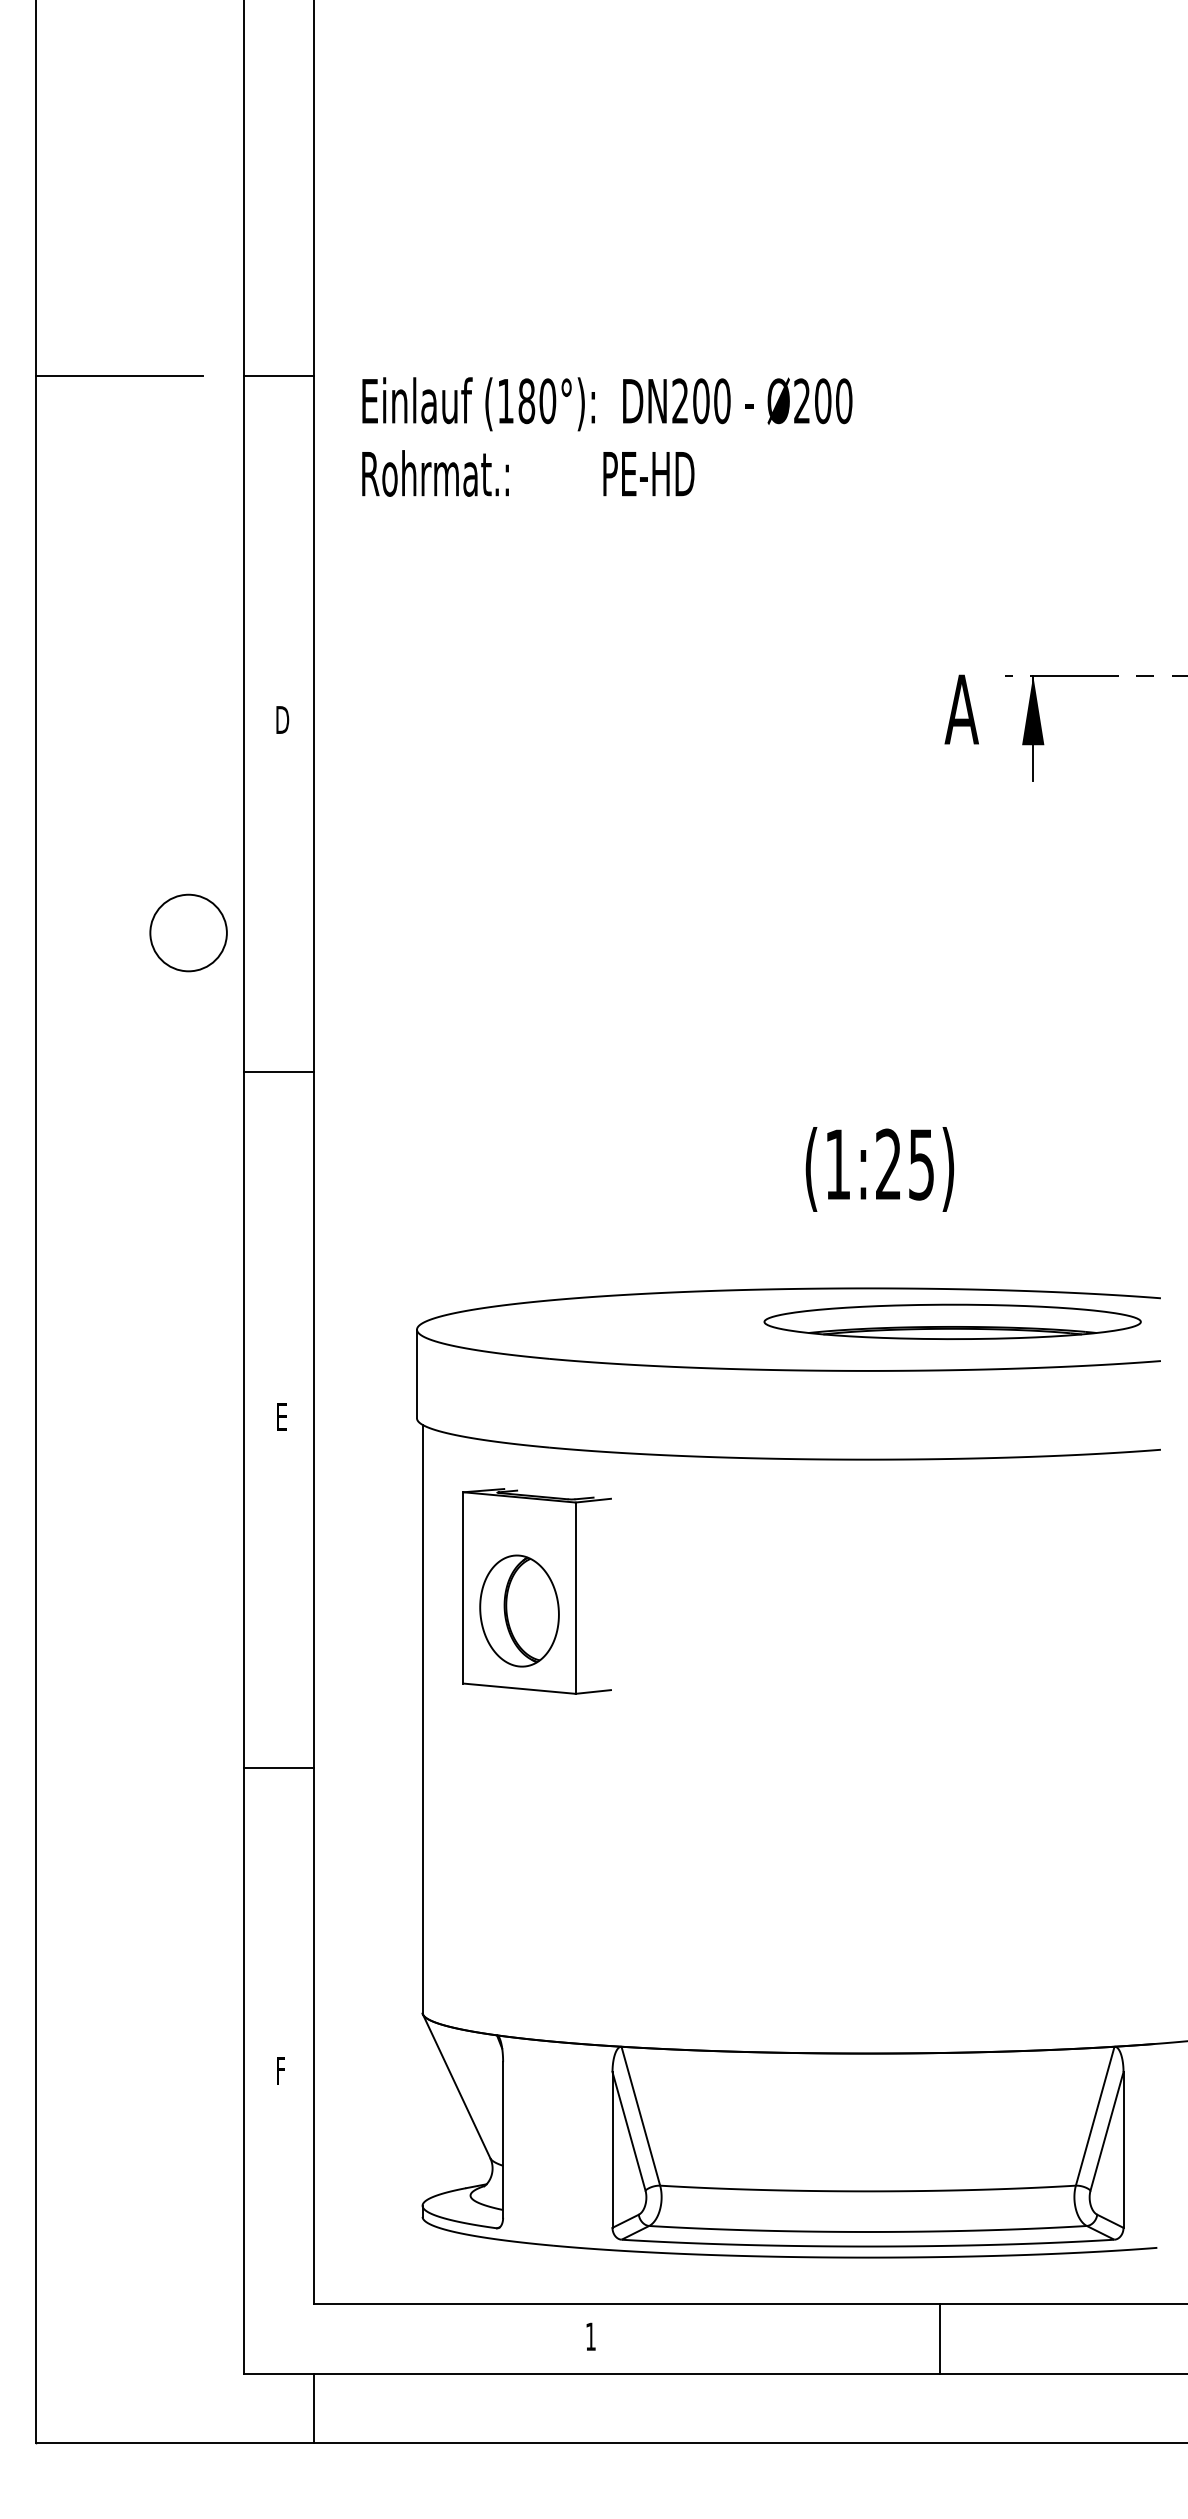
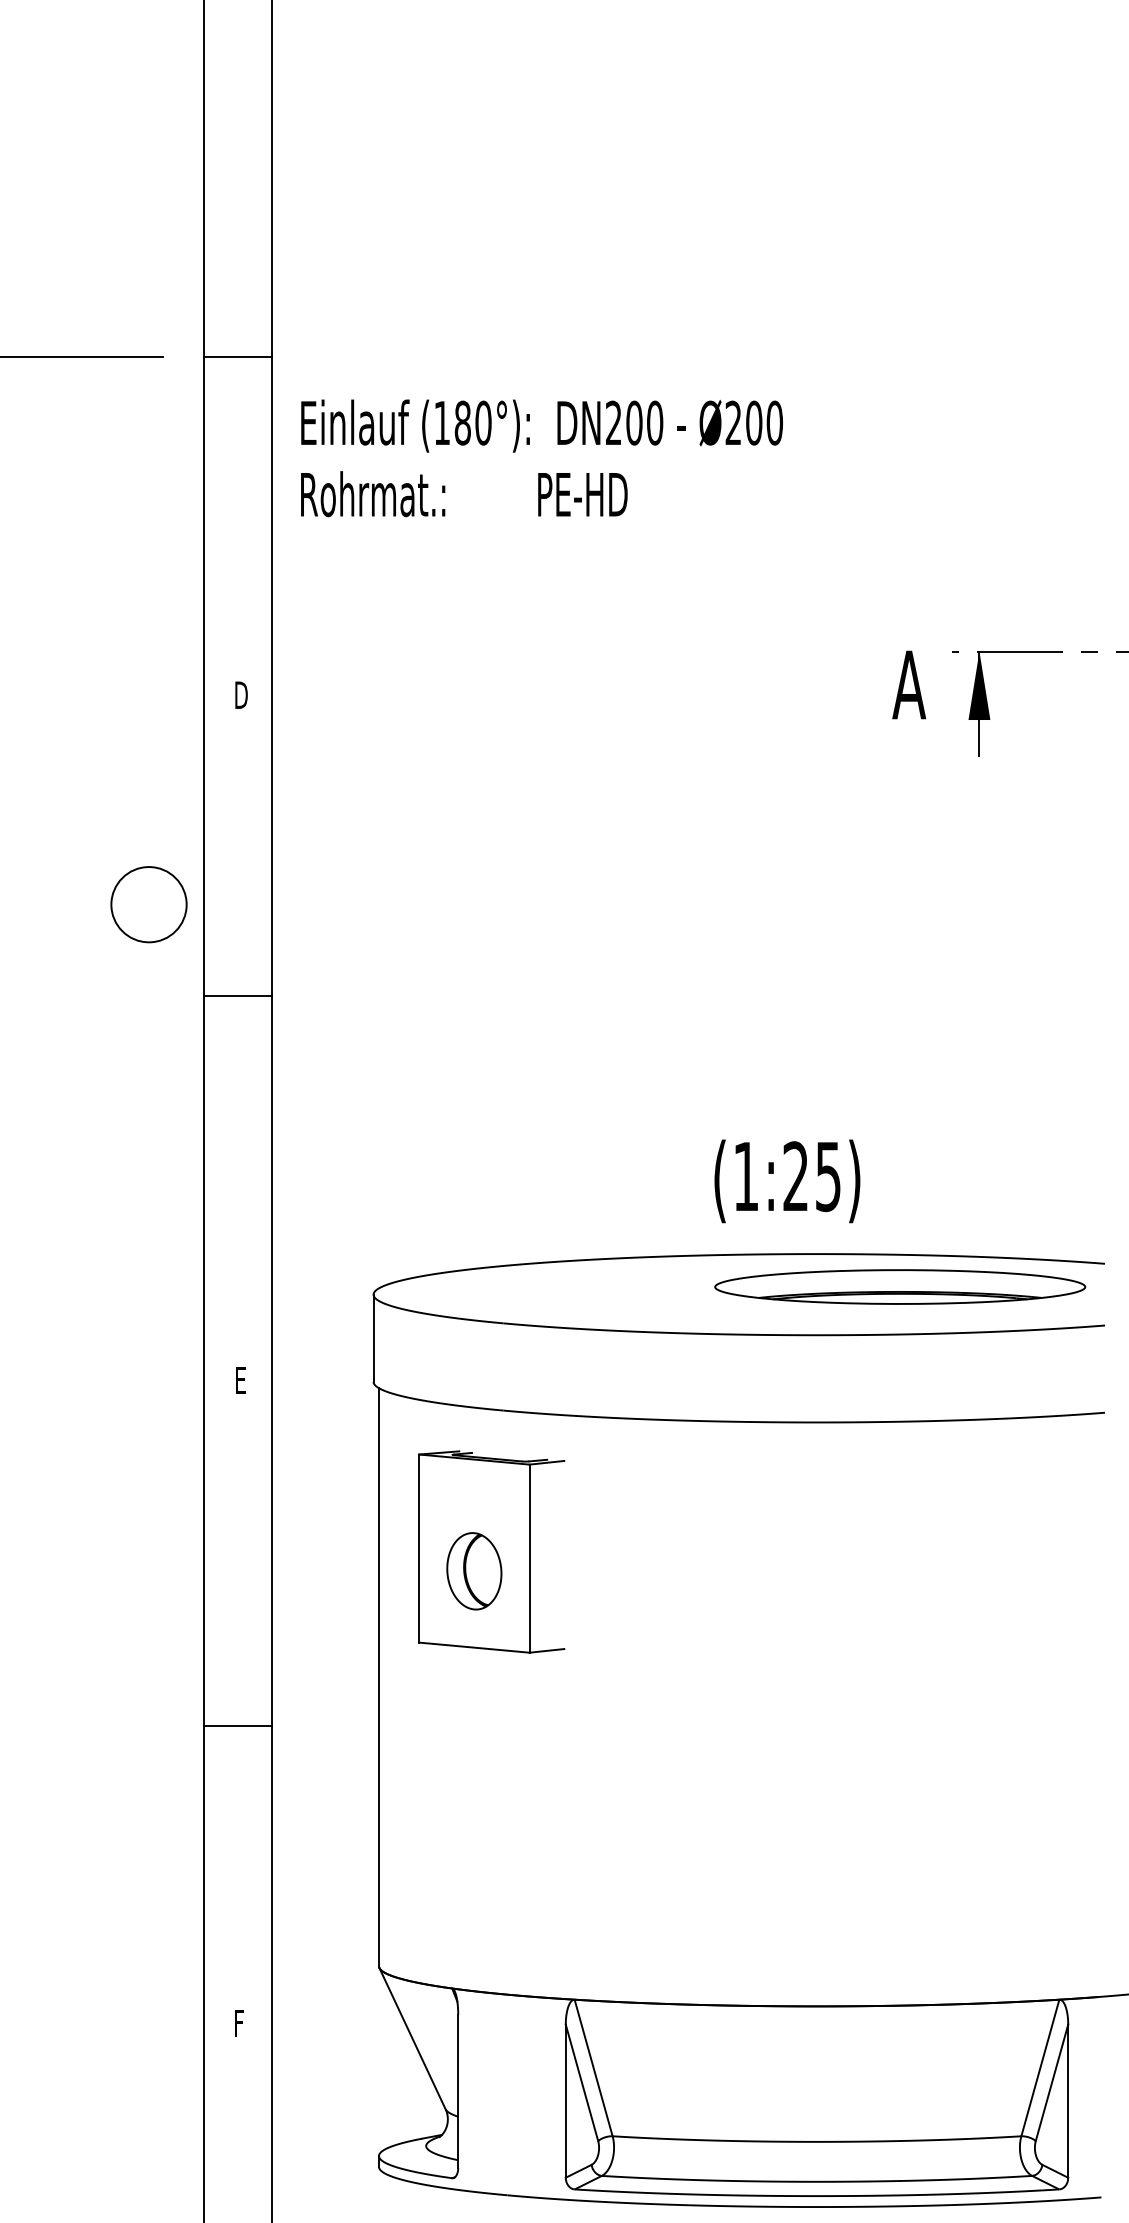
text: (607, 436) -> (542, 457), moved
line: (278, 1072) -> (237, 996), moved
text: (879, 1169) -> (786, 1181), moved
part: (519, 1610) -> (474, 1570), size x0.7

